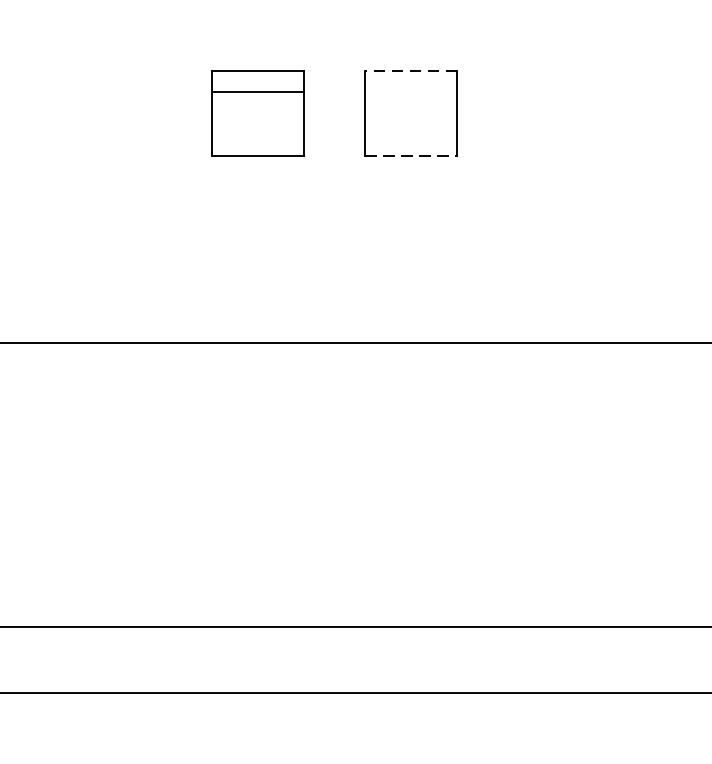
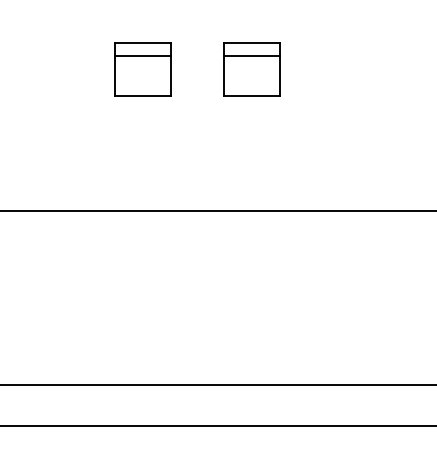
line: (409, 70) -> (251, 43), dashed -> solid
line: (411, 91) -> (252, 56), added
part: (256, 113) -> (142, 69), moved
line: (411, 155) -> (252, 95), dashed -> solid

